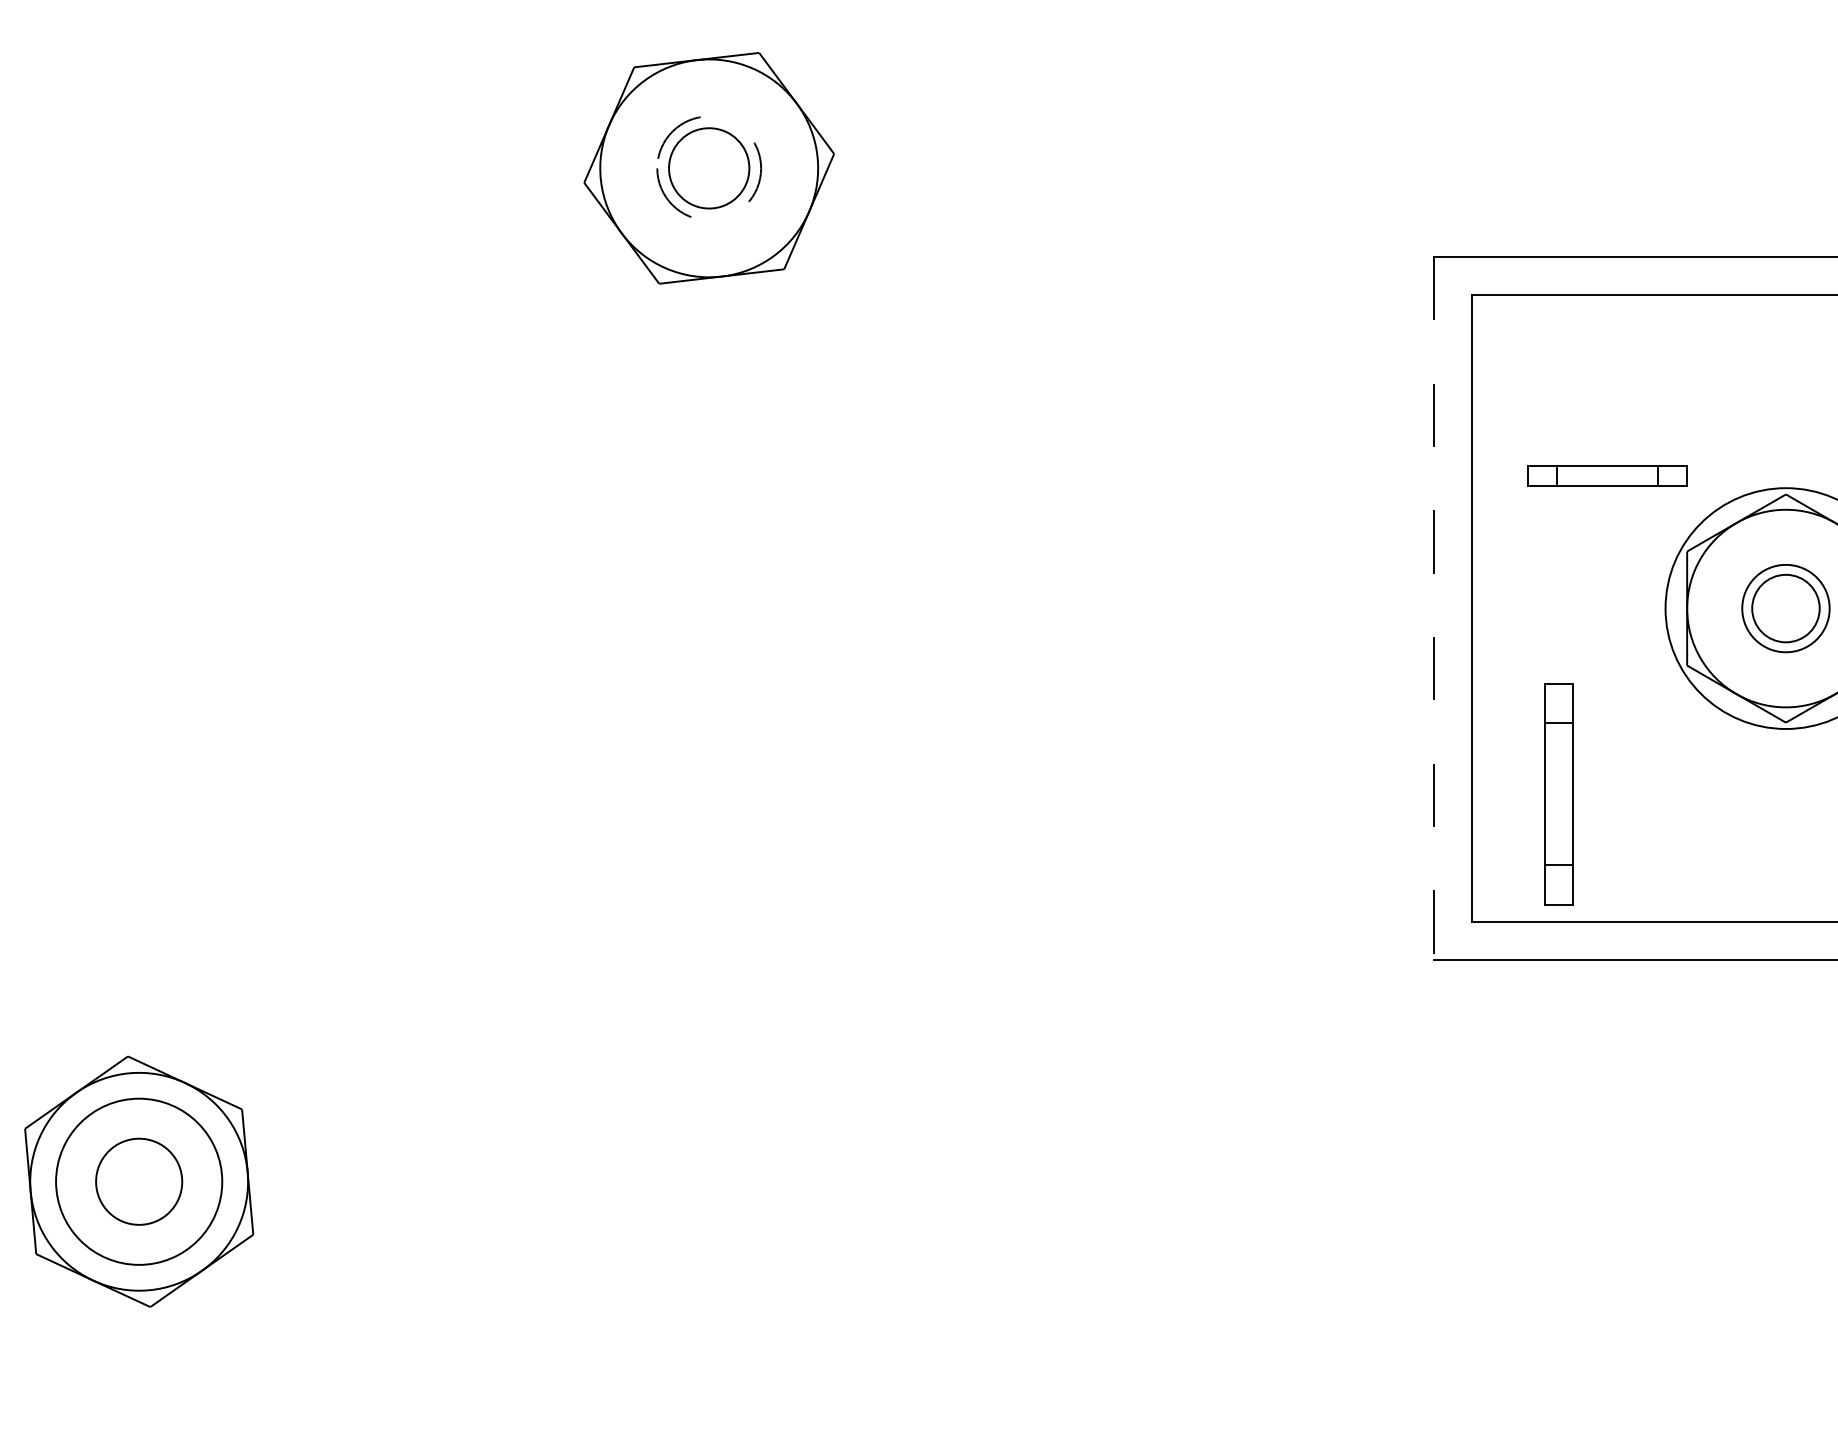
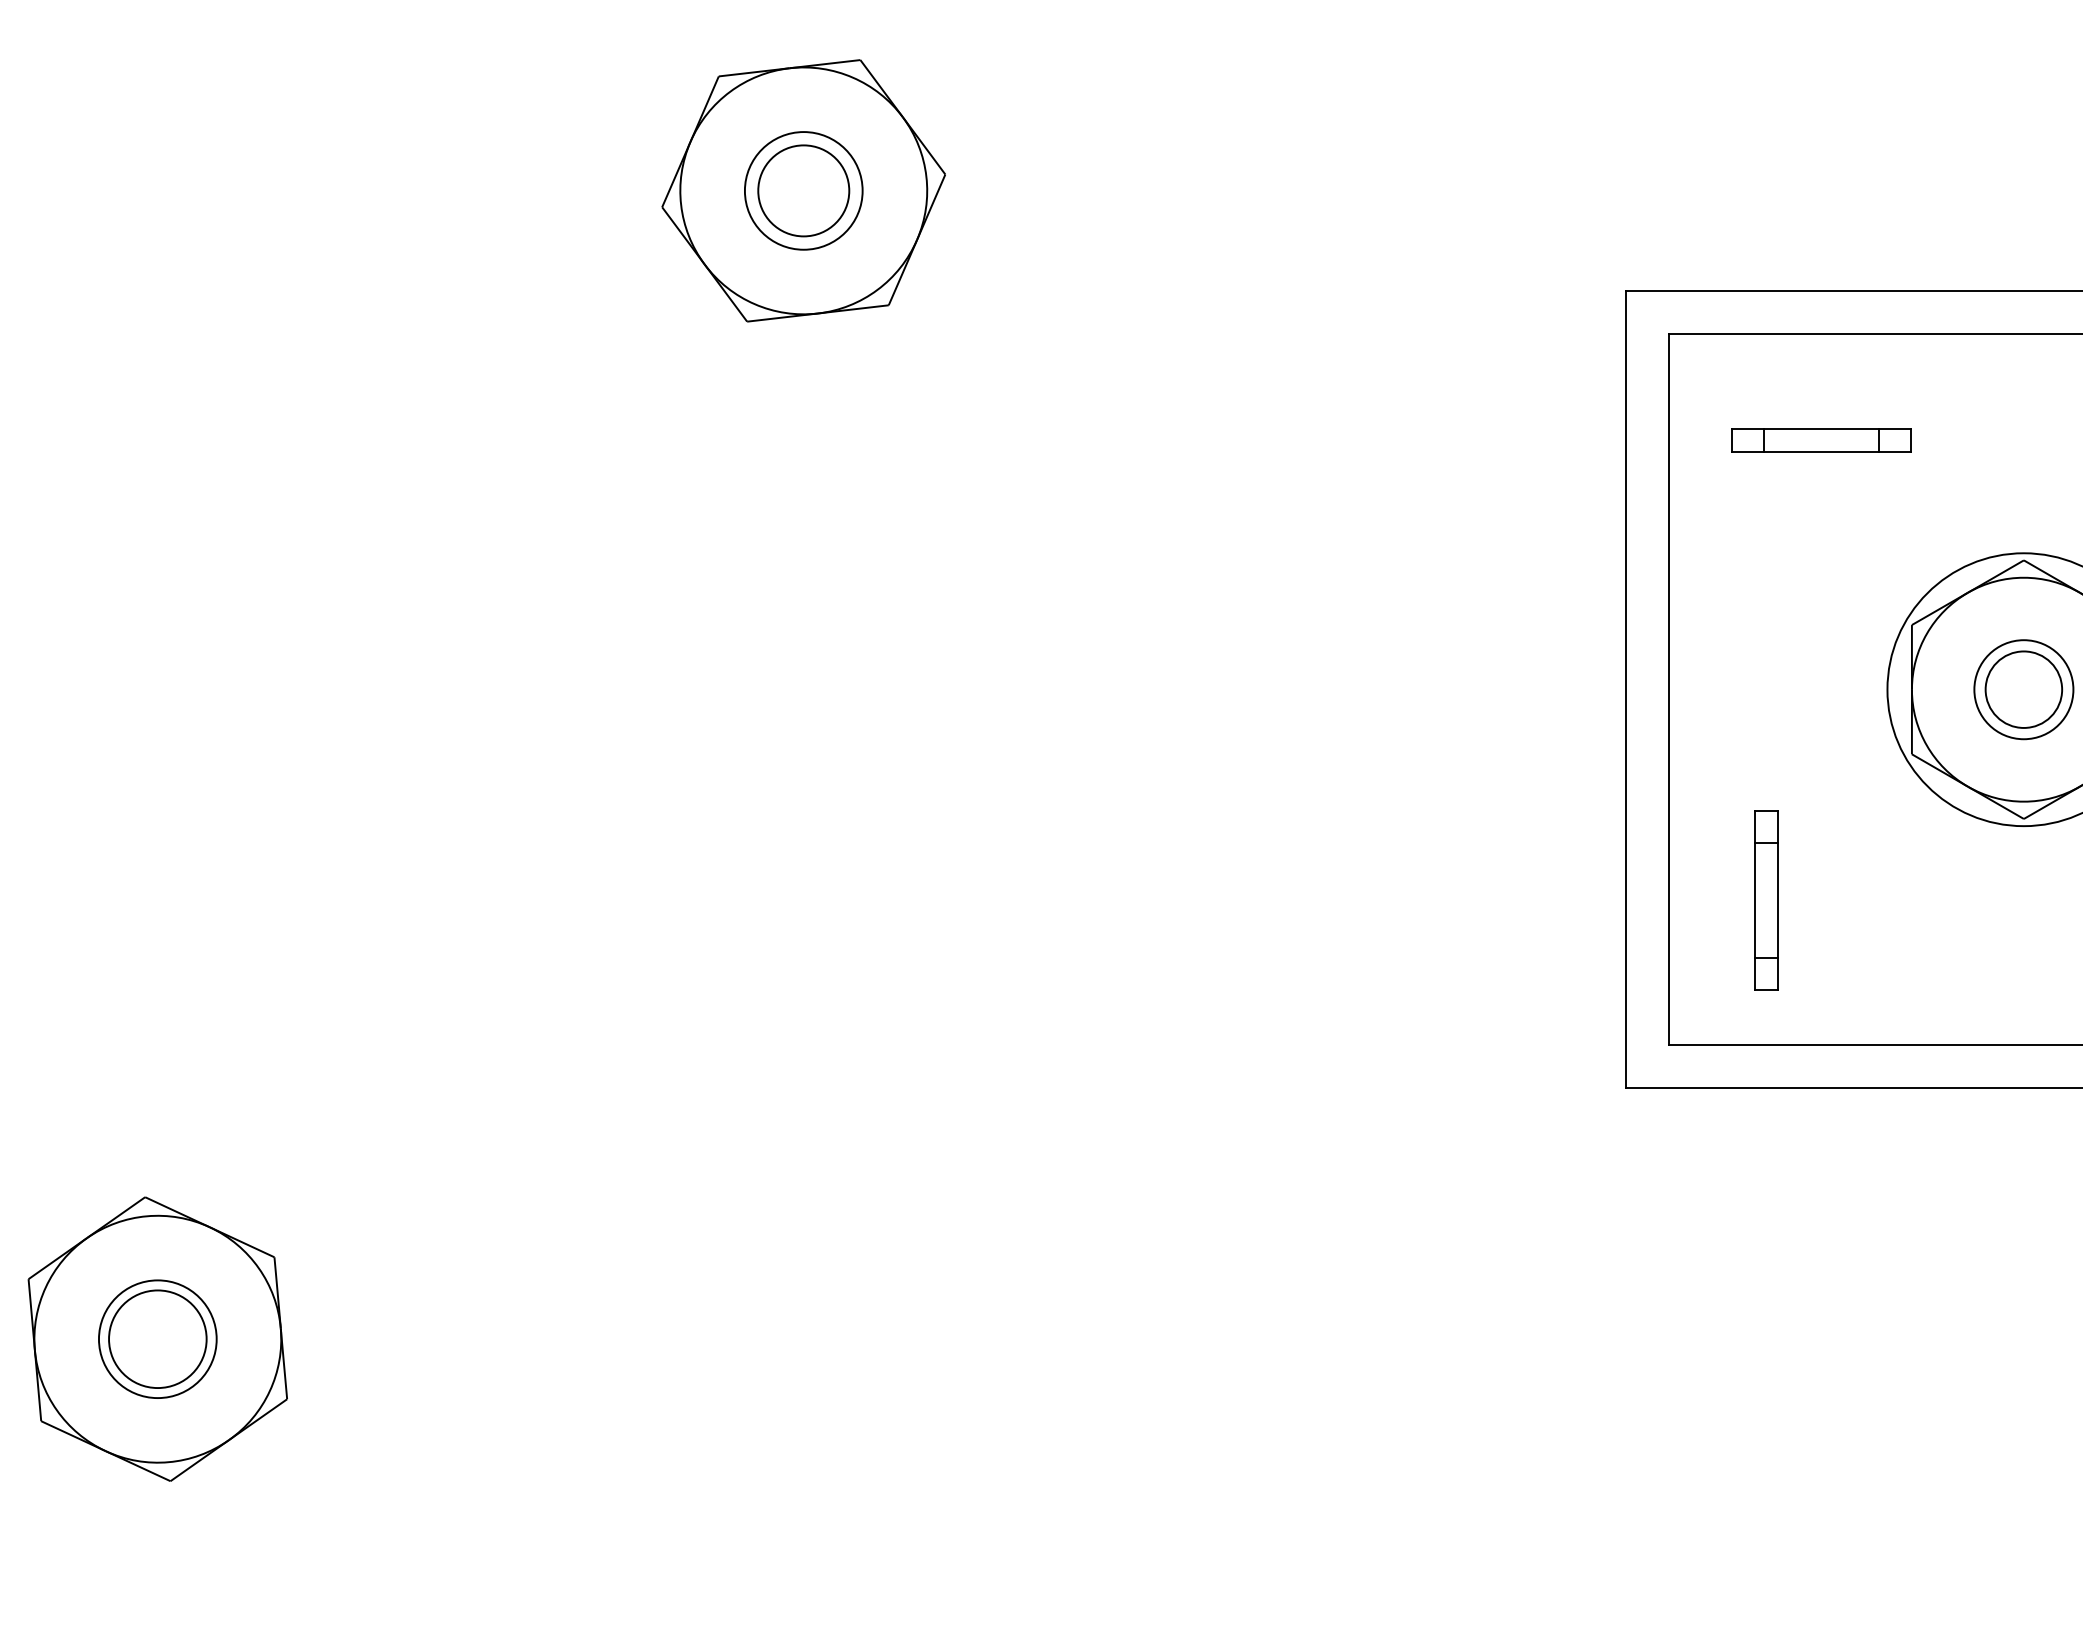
circle: (708, 168) -> (803, 190), dashed -> solid
part: (1607, 476) -> (1821, 440), moved
line: (1434, 609) -> (1625, 690), dashed -> solid
part: (1558, 794) -> (1766, 900), size x0.71
circle: (138, 1182) -> (157, 1339), size x0.62

